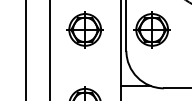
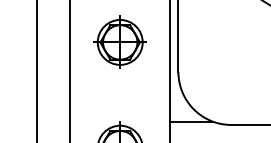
part: (151, 29) -> (213, 41), removed

